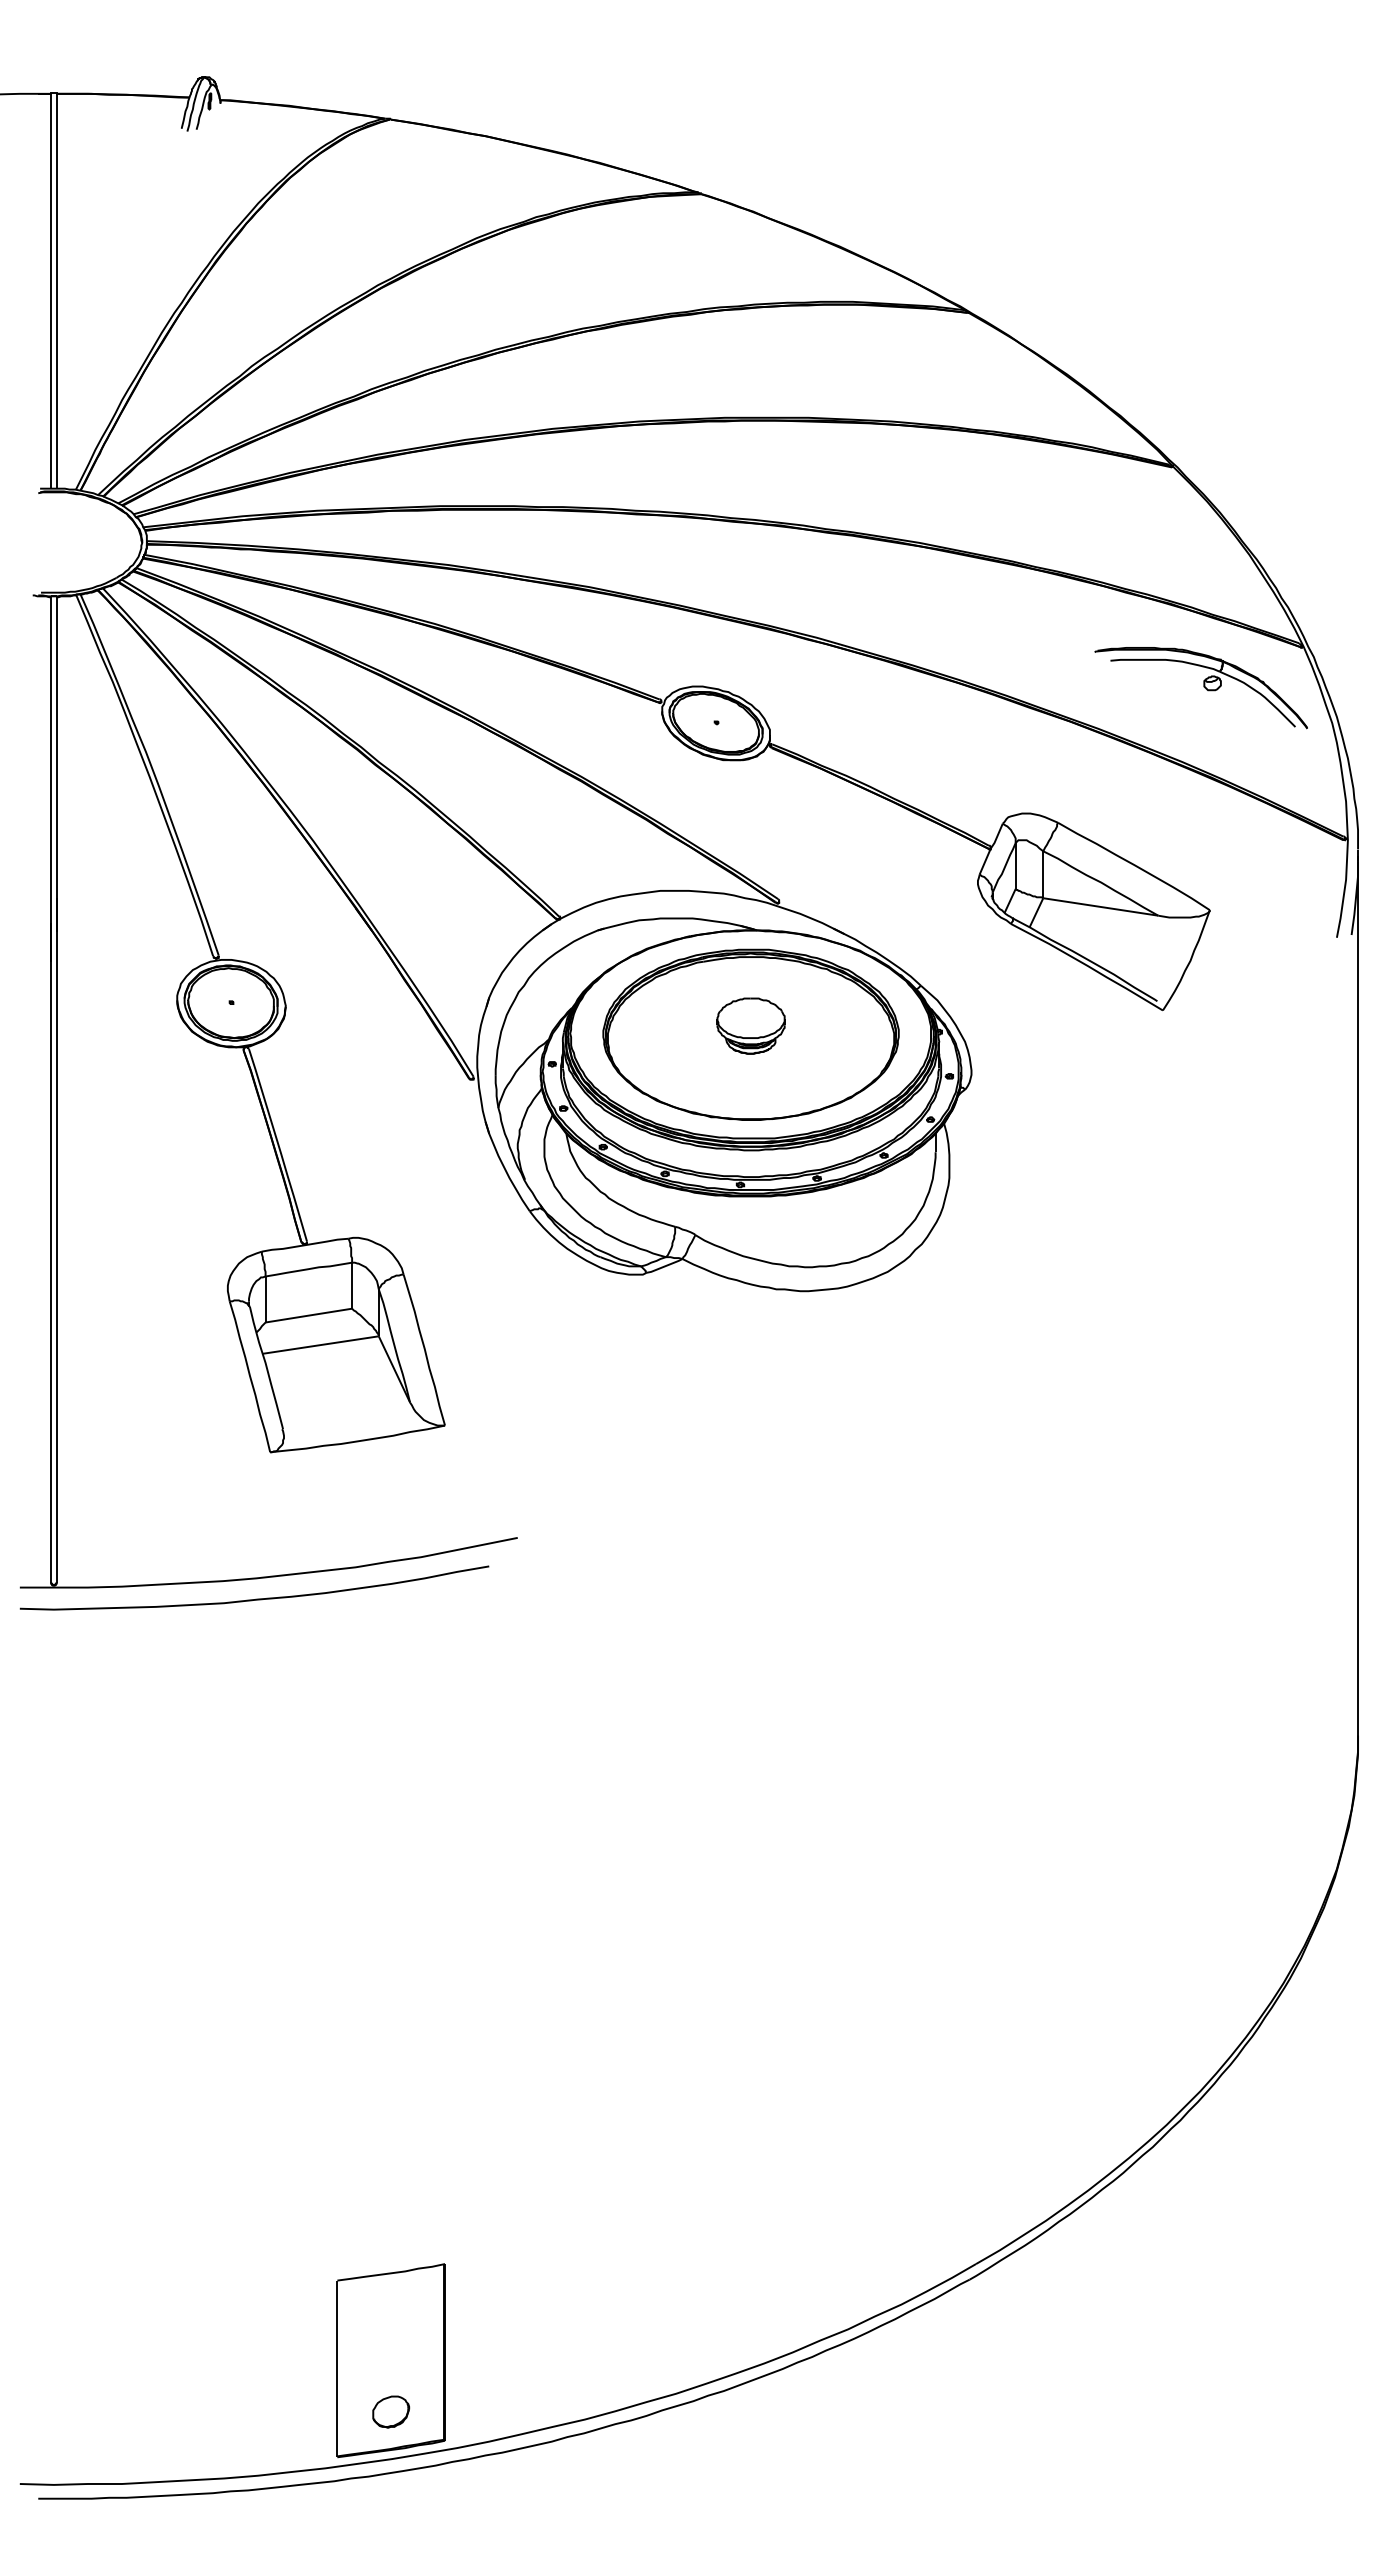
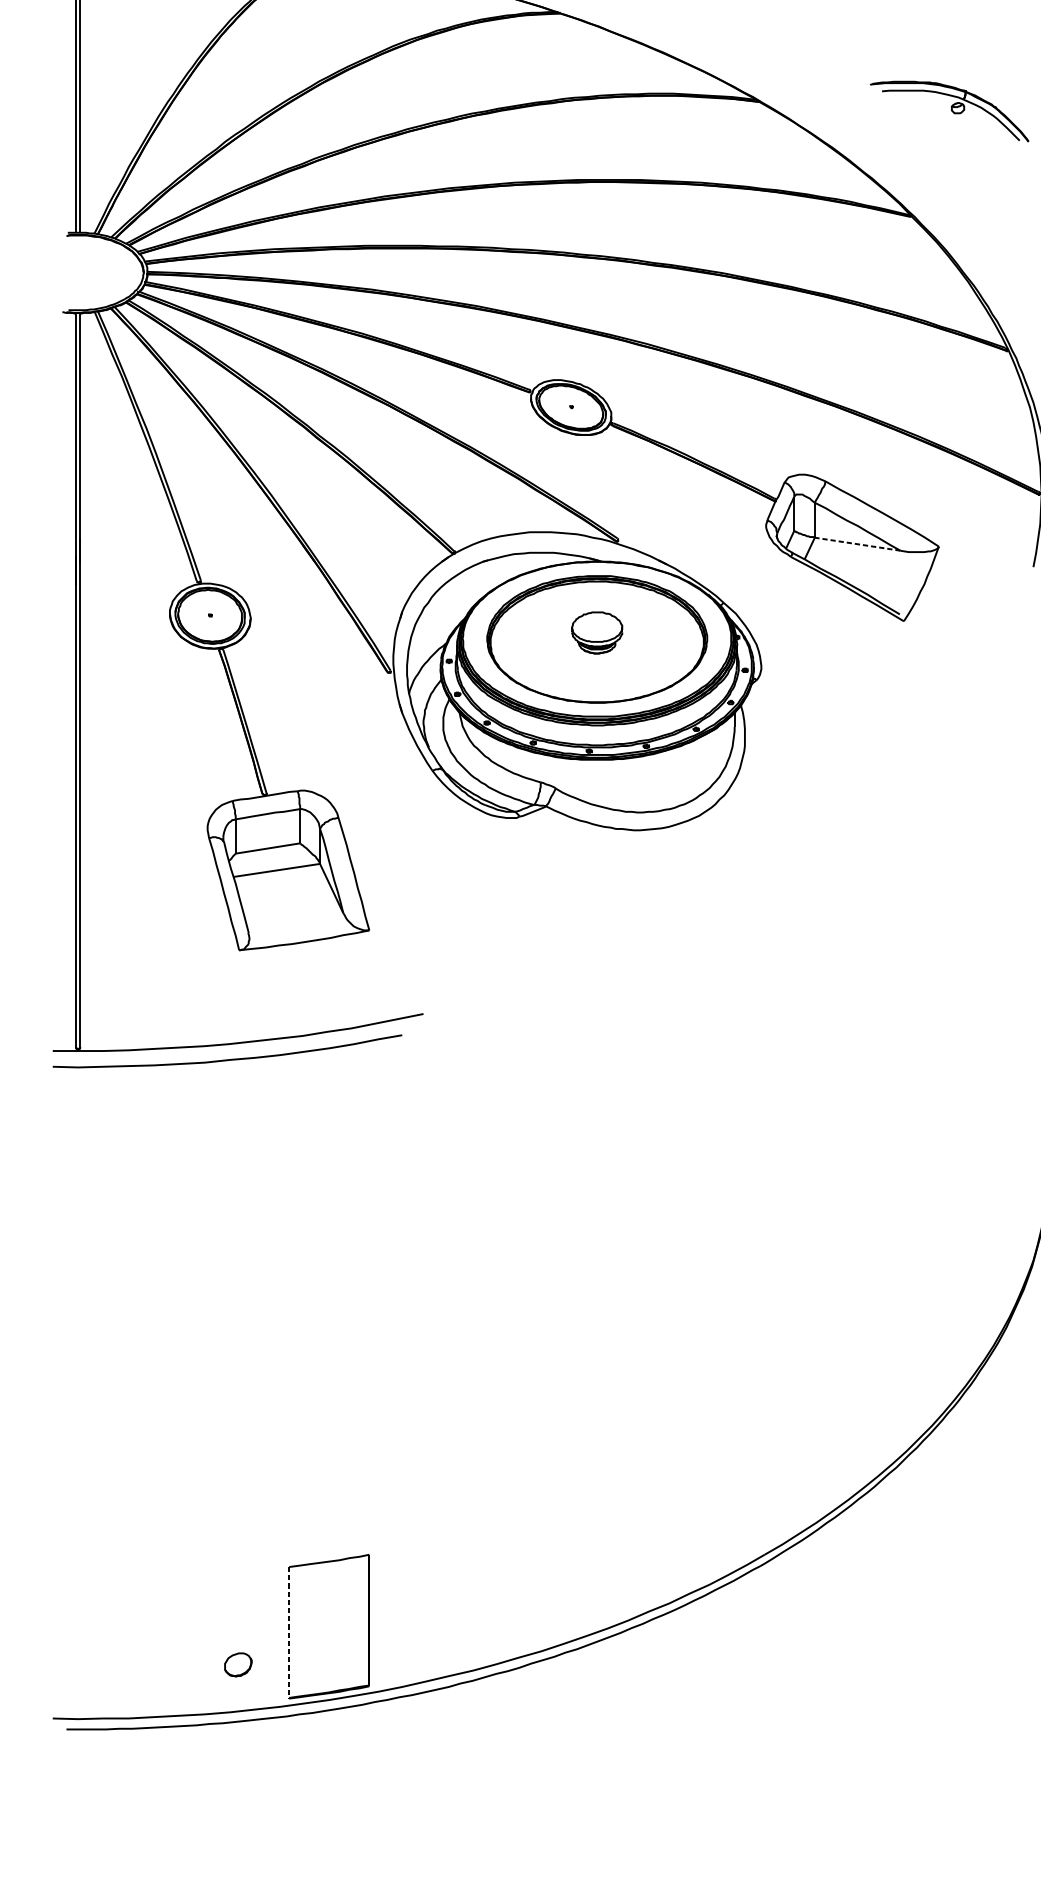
part: (1200, 688) -> (949, 112), moved
line: (1100, 906) -> (857, 543), solid -> dashed
line: (337, 2369) -> (289, 1633), solid -> dashed
part: (391, 2411) -> (238, 1664), moved

